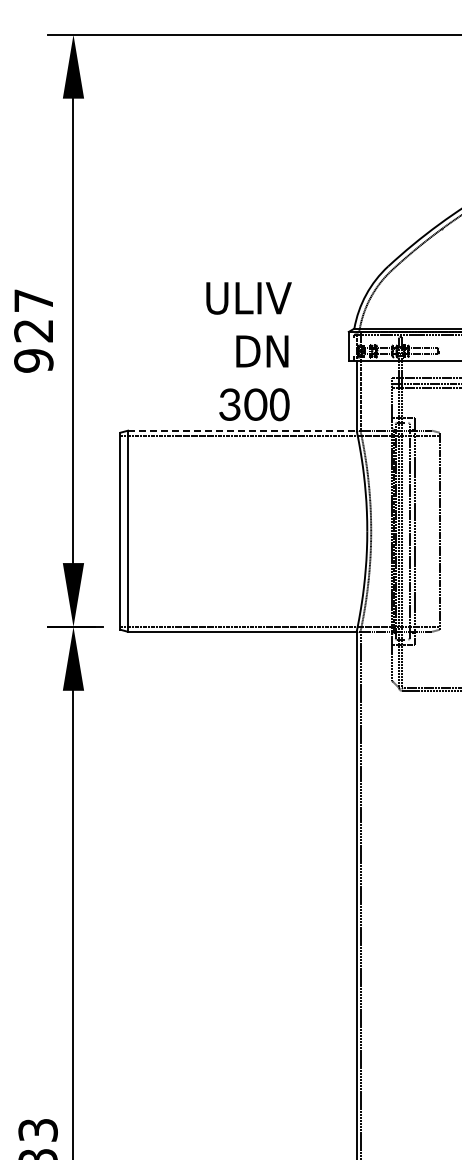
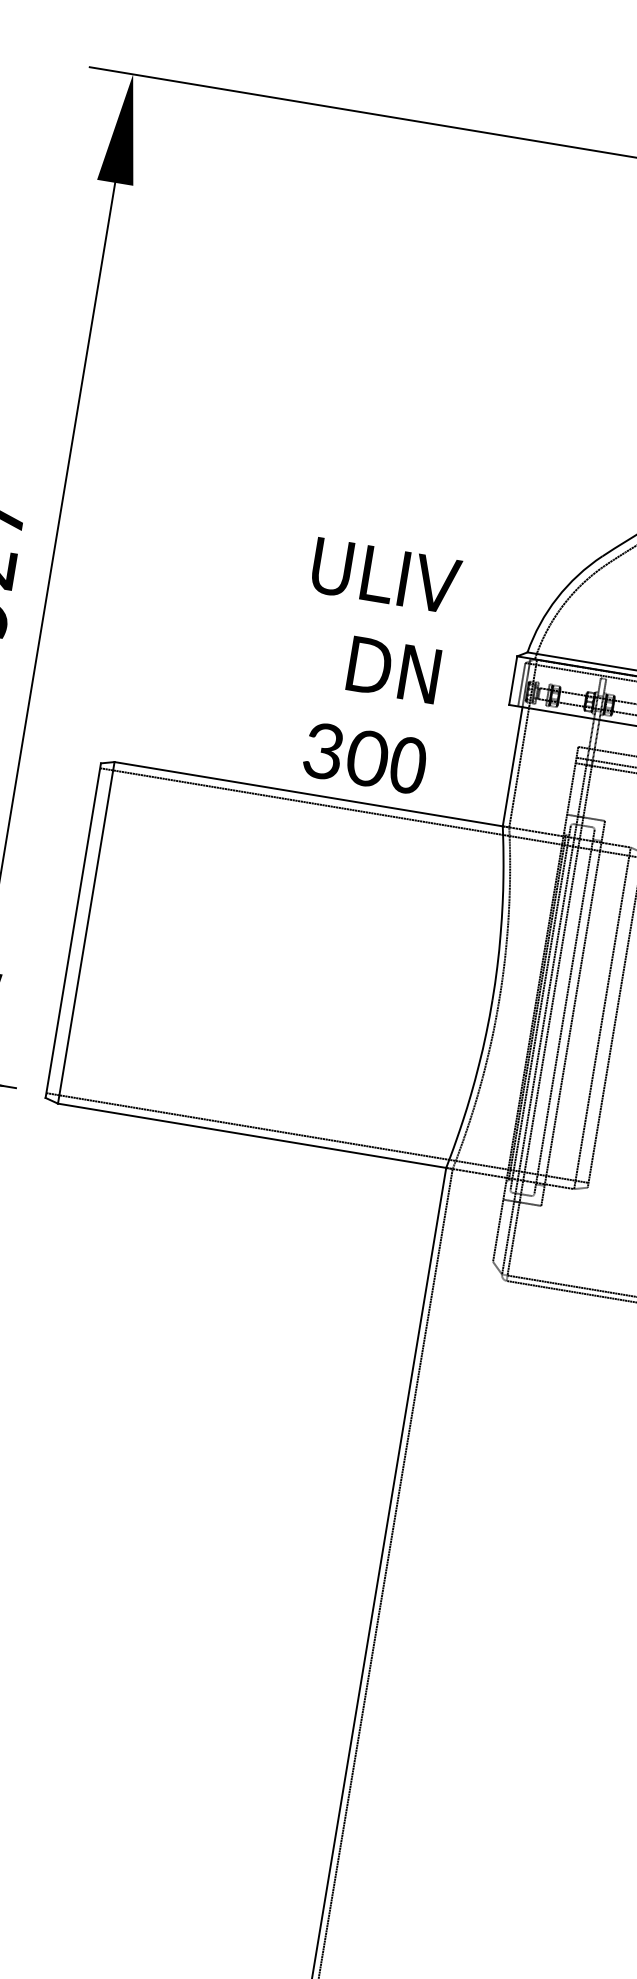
text: (248, 351) -> (370, 666), moved
line: (242, 430) -> (308, 793), dashed -> solid
line: (432, 530) -> (603, 1017), added

